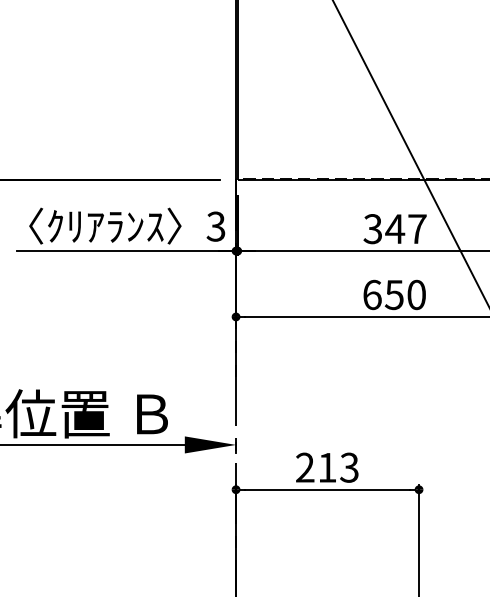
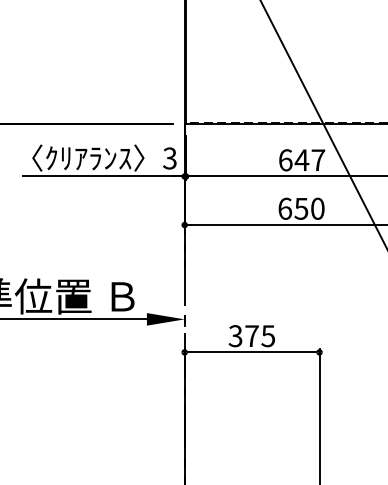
text: (372, 229) -> (285, 160), 347 -> 647
text: (326, 468) -> (251, 336), 213 -> 375

